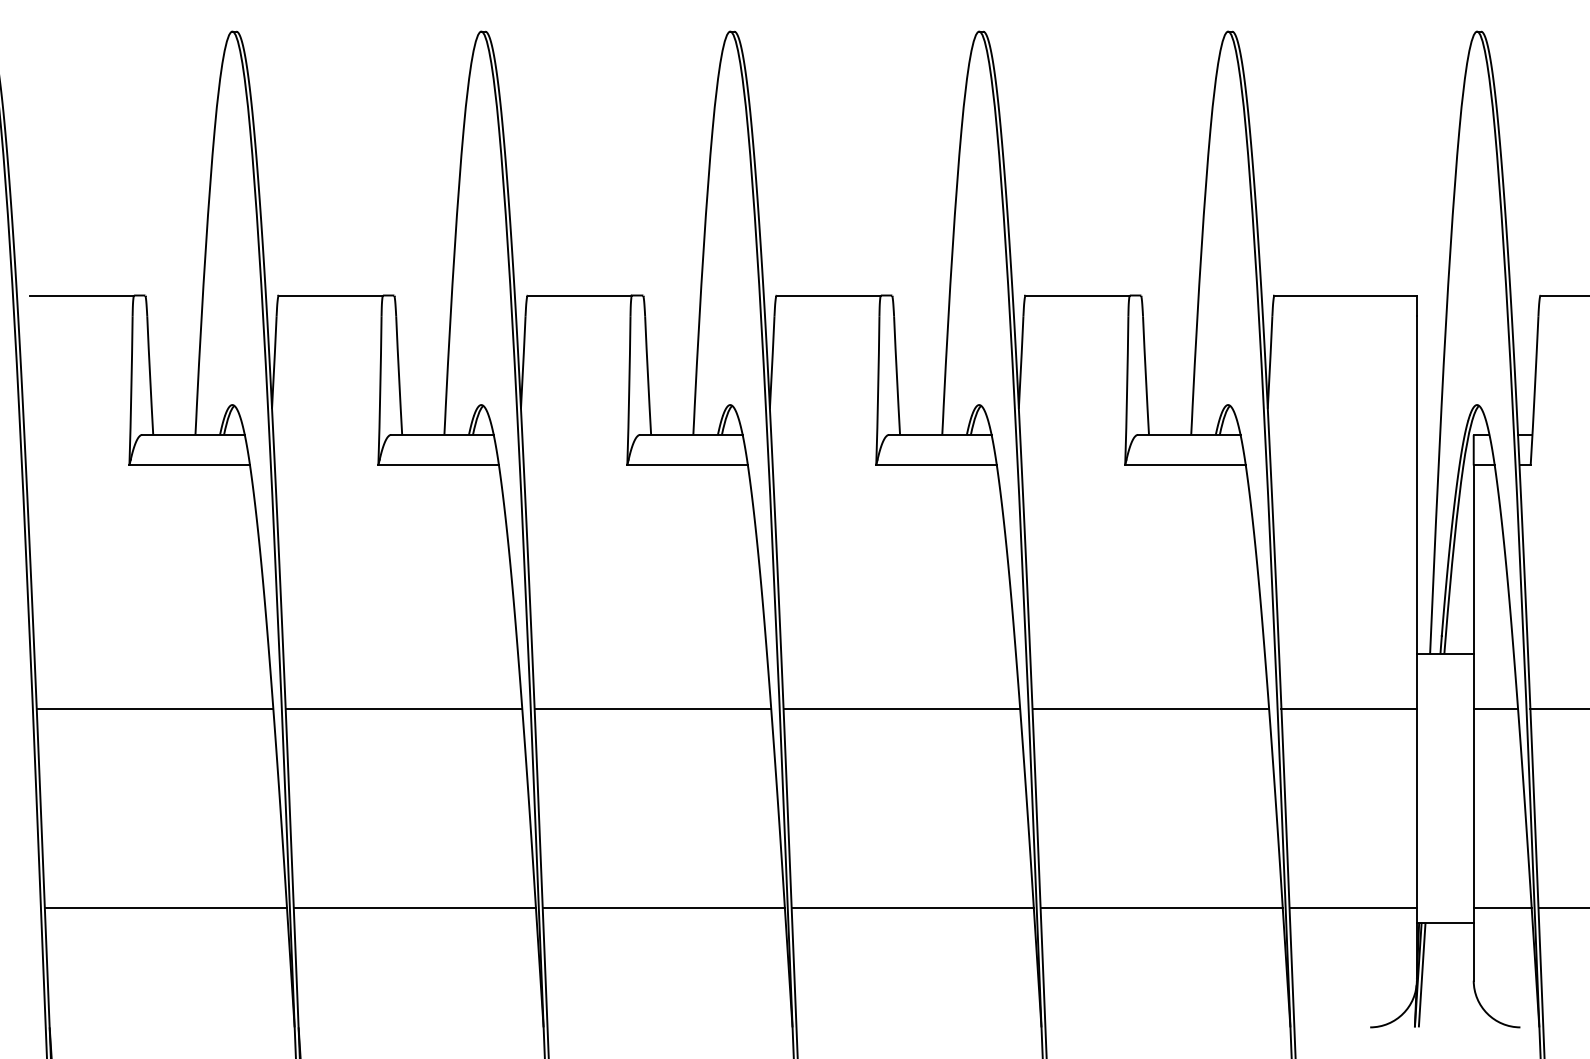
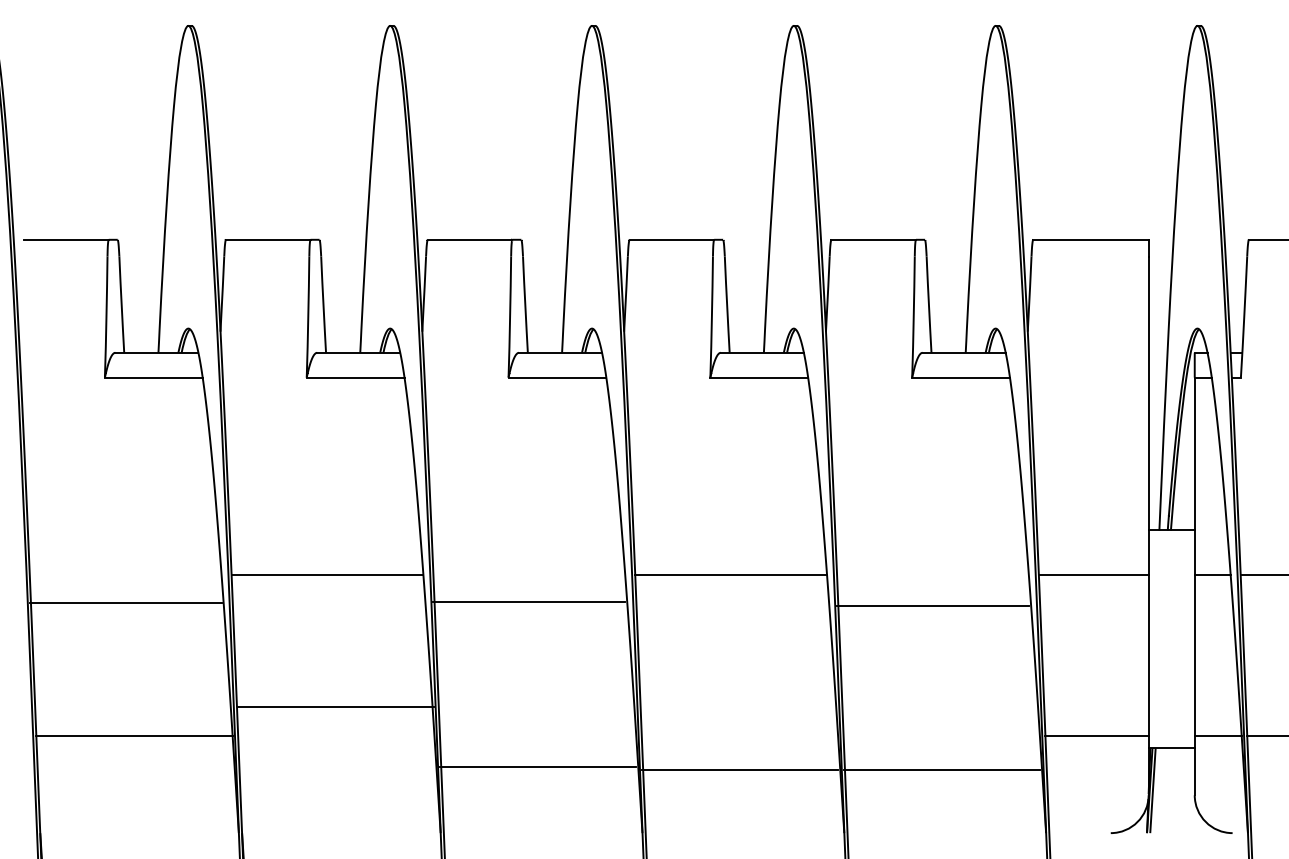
line: (154, 708) -> (125, 602), moved
line: (652, 708) -> (528, 601), moved
line: (1150, 708) -> (932, 605), moved
line: (414, 907) -> (336, 706), moved
line: (663, 907) -> (537, 766), moved
line: (912, 907) -> (739, 769), moved
line: (1161, 907) -> (941, 769), moved

